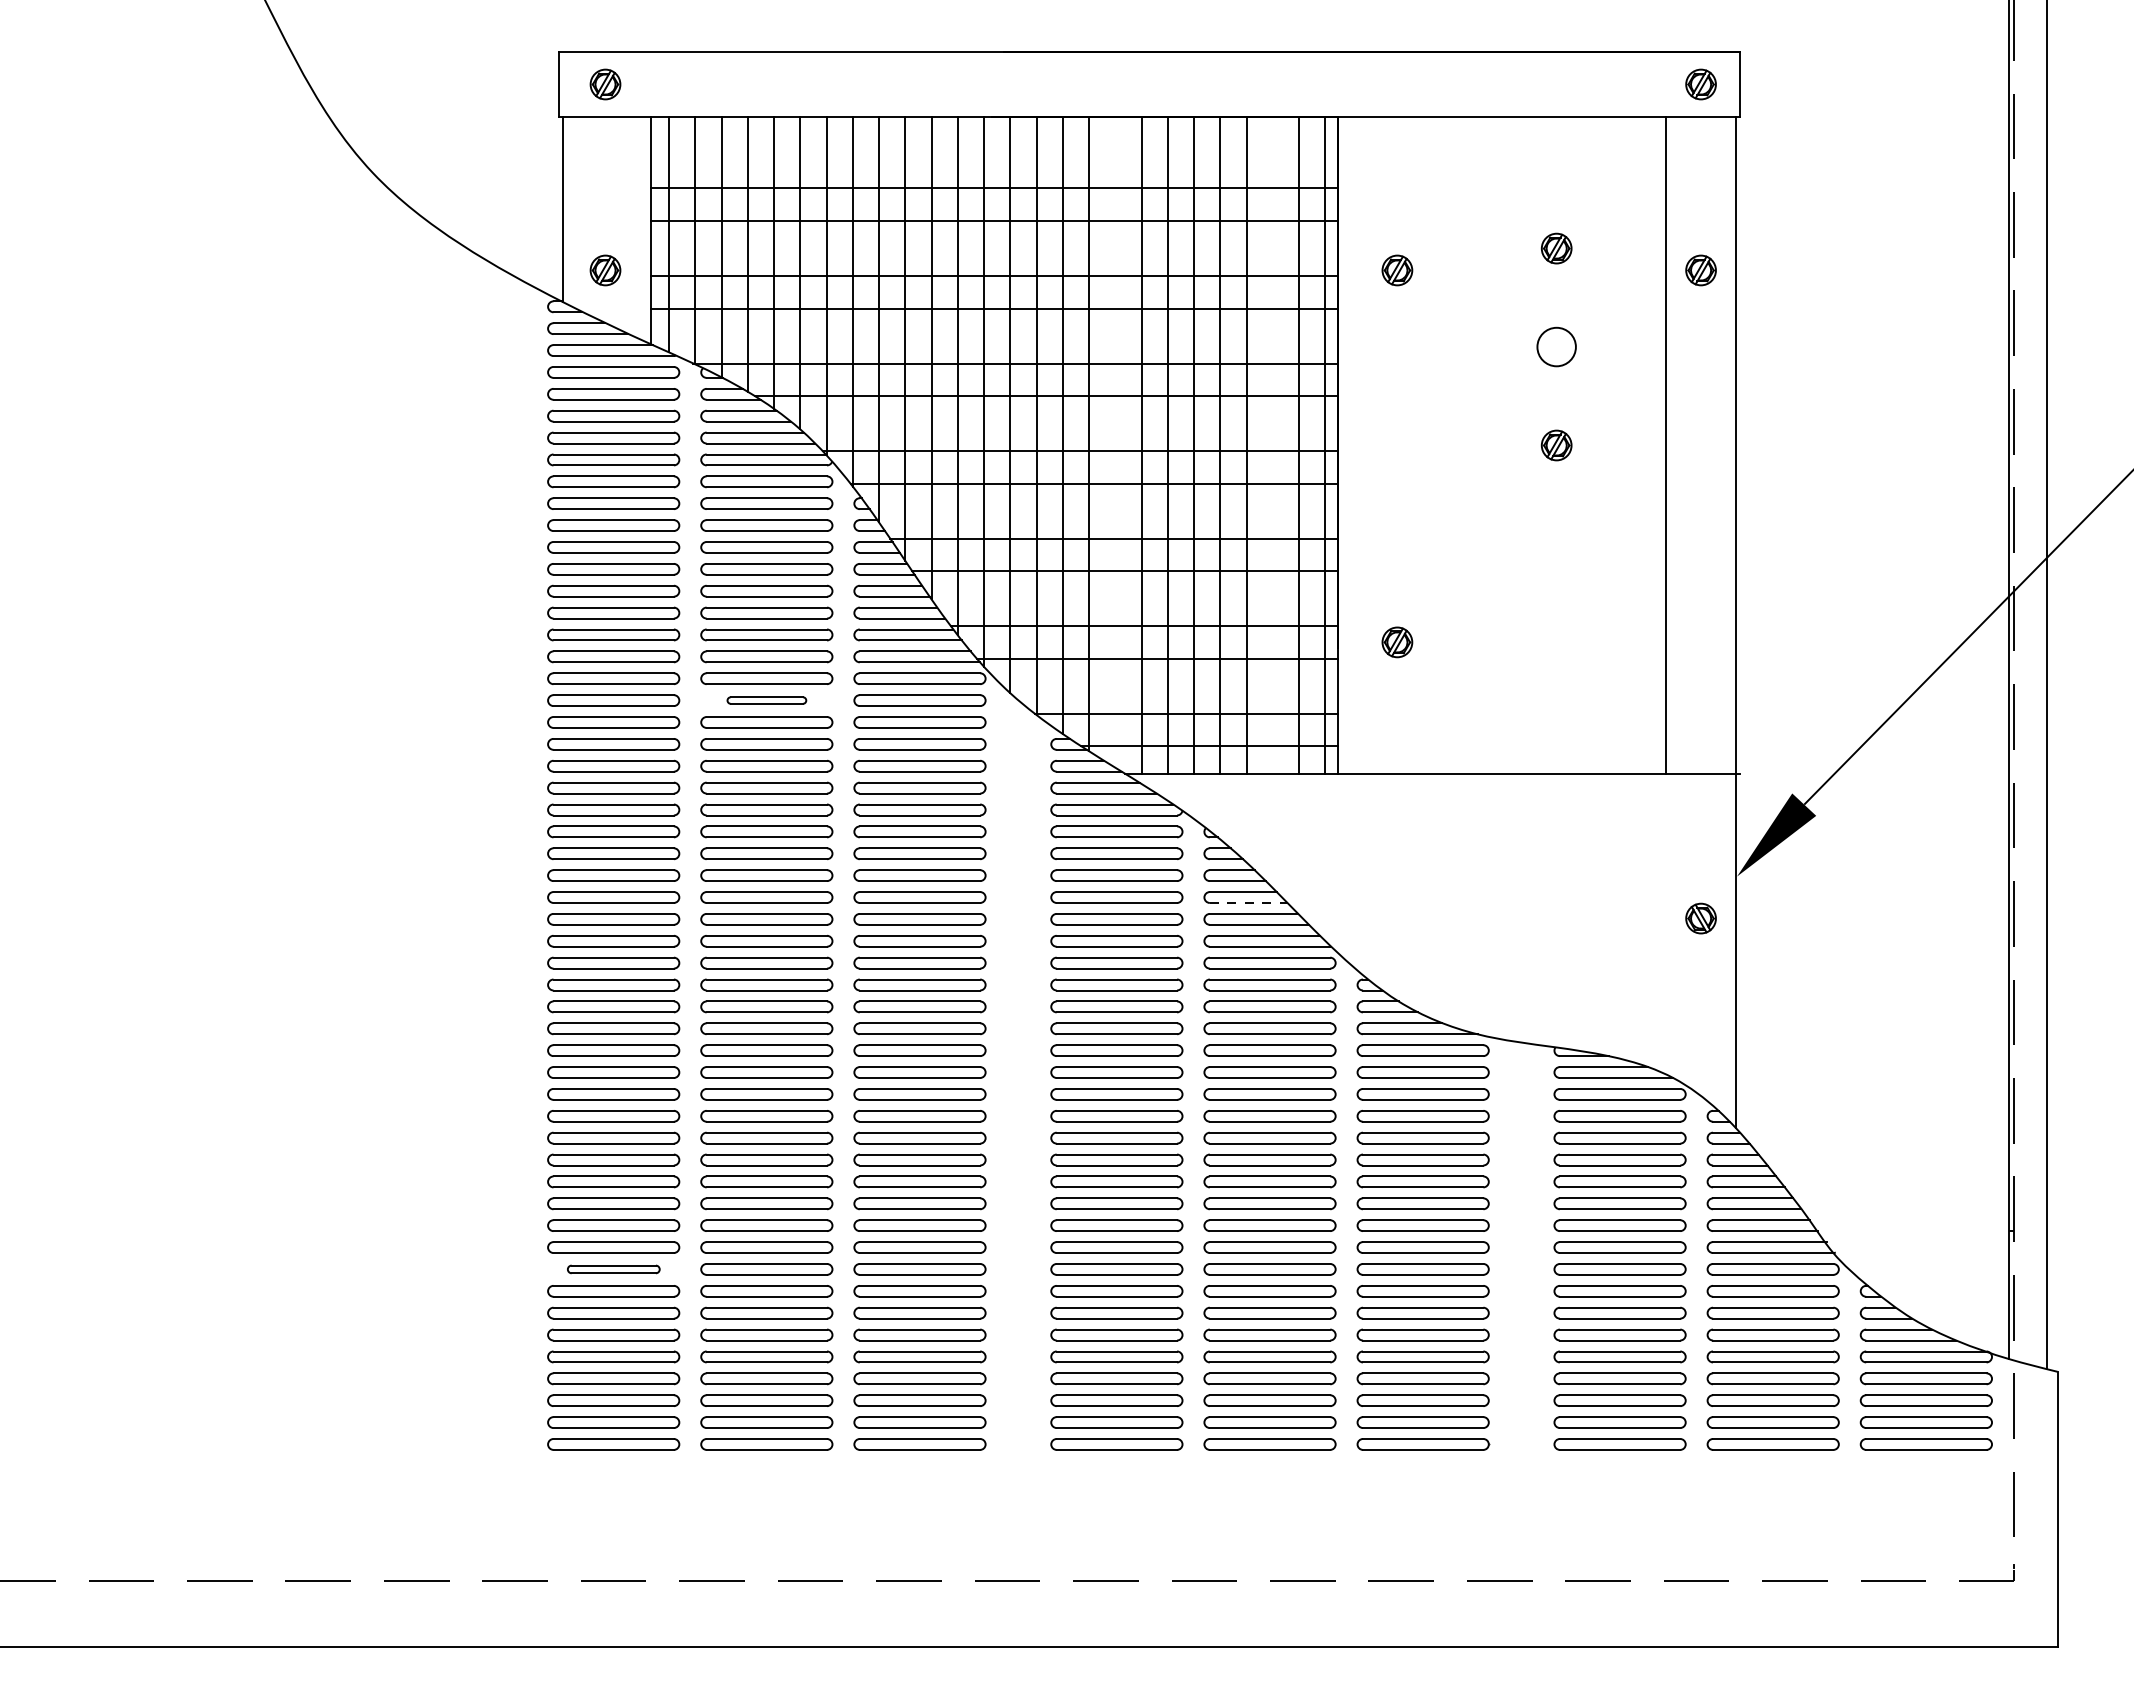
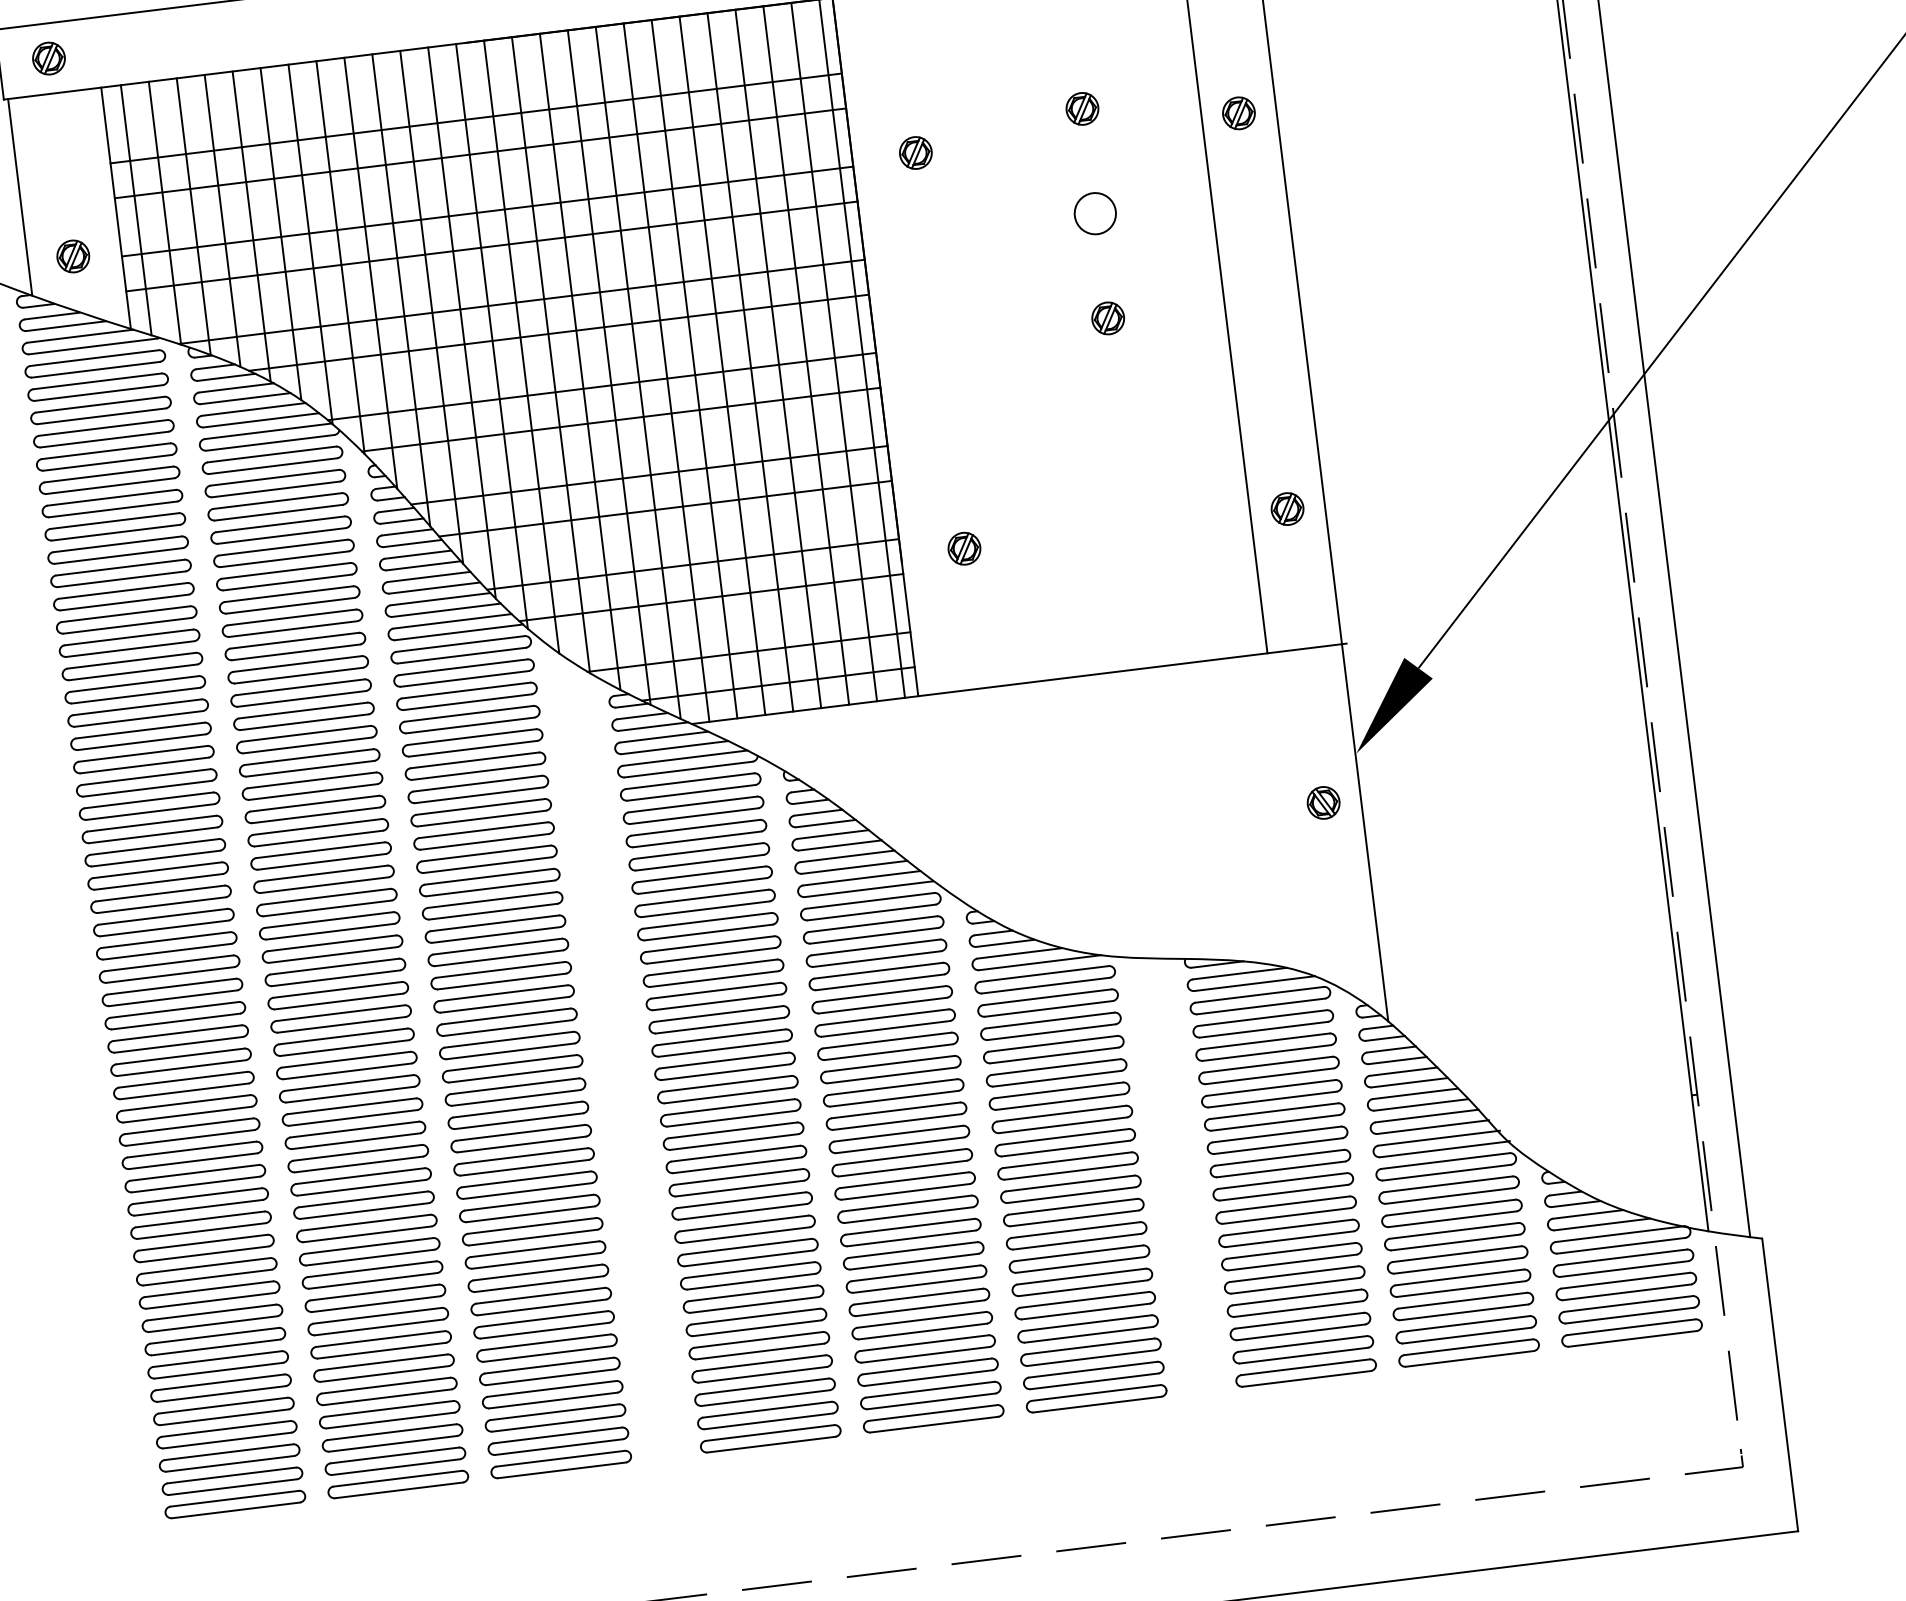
line: (1115, 442) -> (638, 372), added
line: (1272, 445) -> (805, 355), added
part: (1700, 642) -> (1286, 509), added
part: (766, 700) -> (300, 692), size x1.67
line: (1248, 903) -> (840, 846), dashed -> solid
part: (613, 1269) -> (212, 1318), size x1.43

